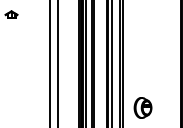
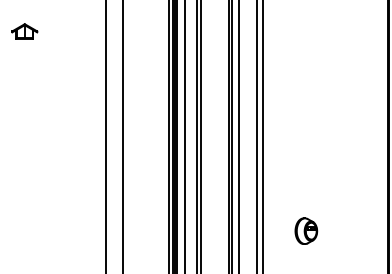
part: (142, 107) -> (305, 230), size x0.6

